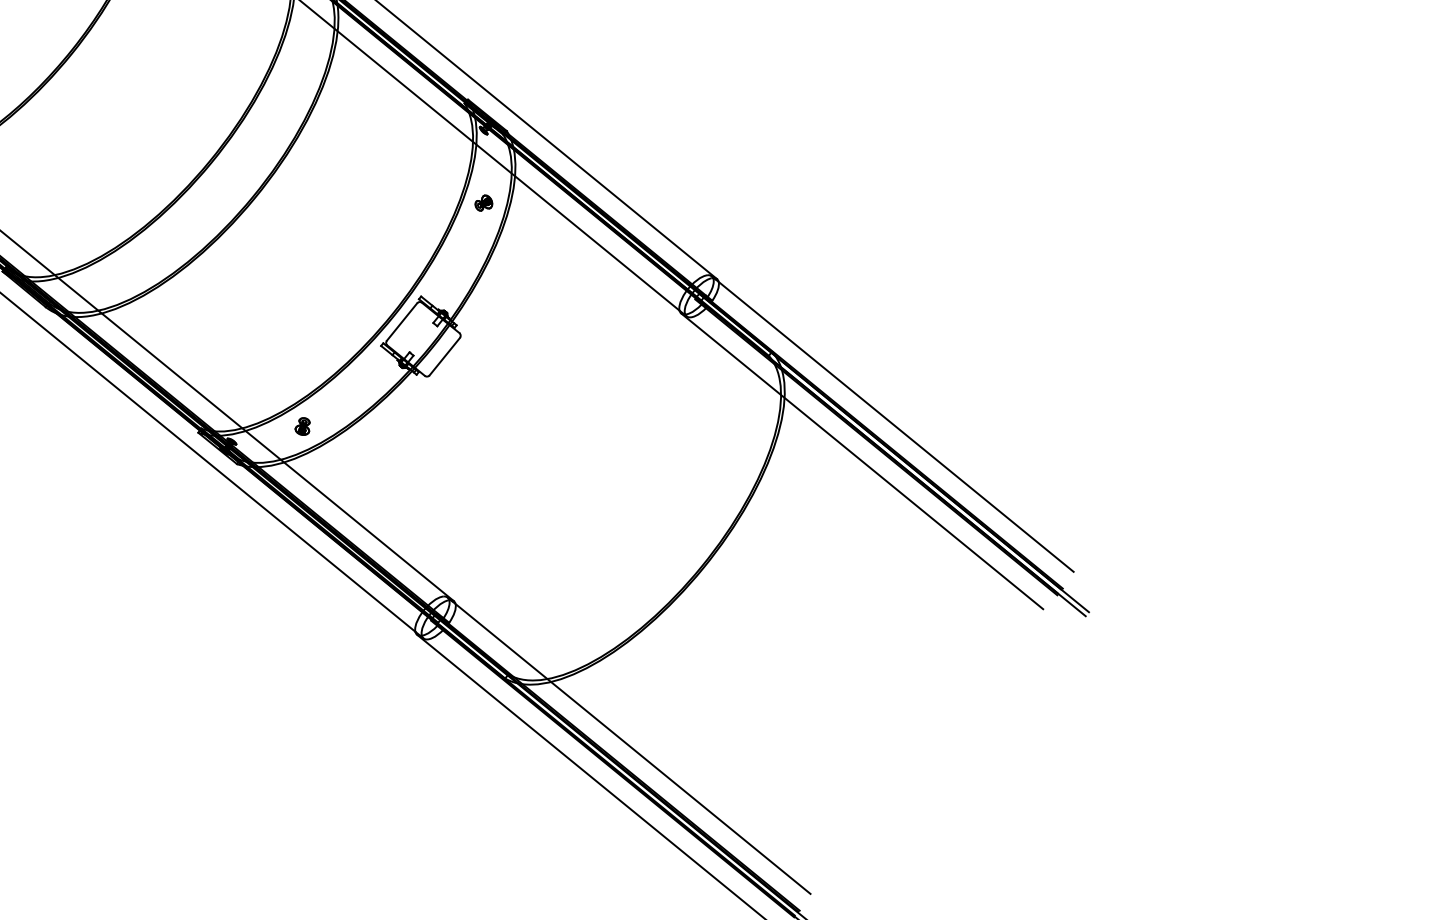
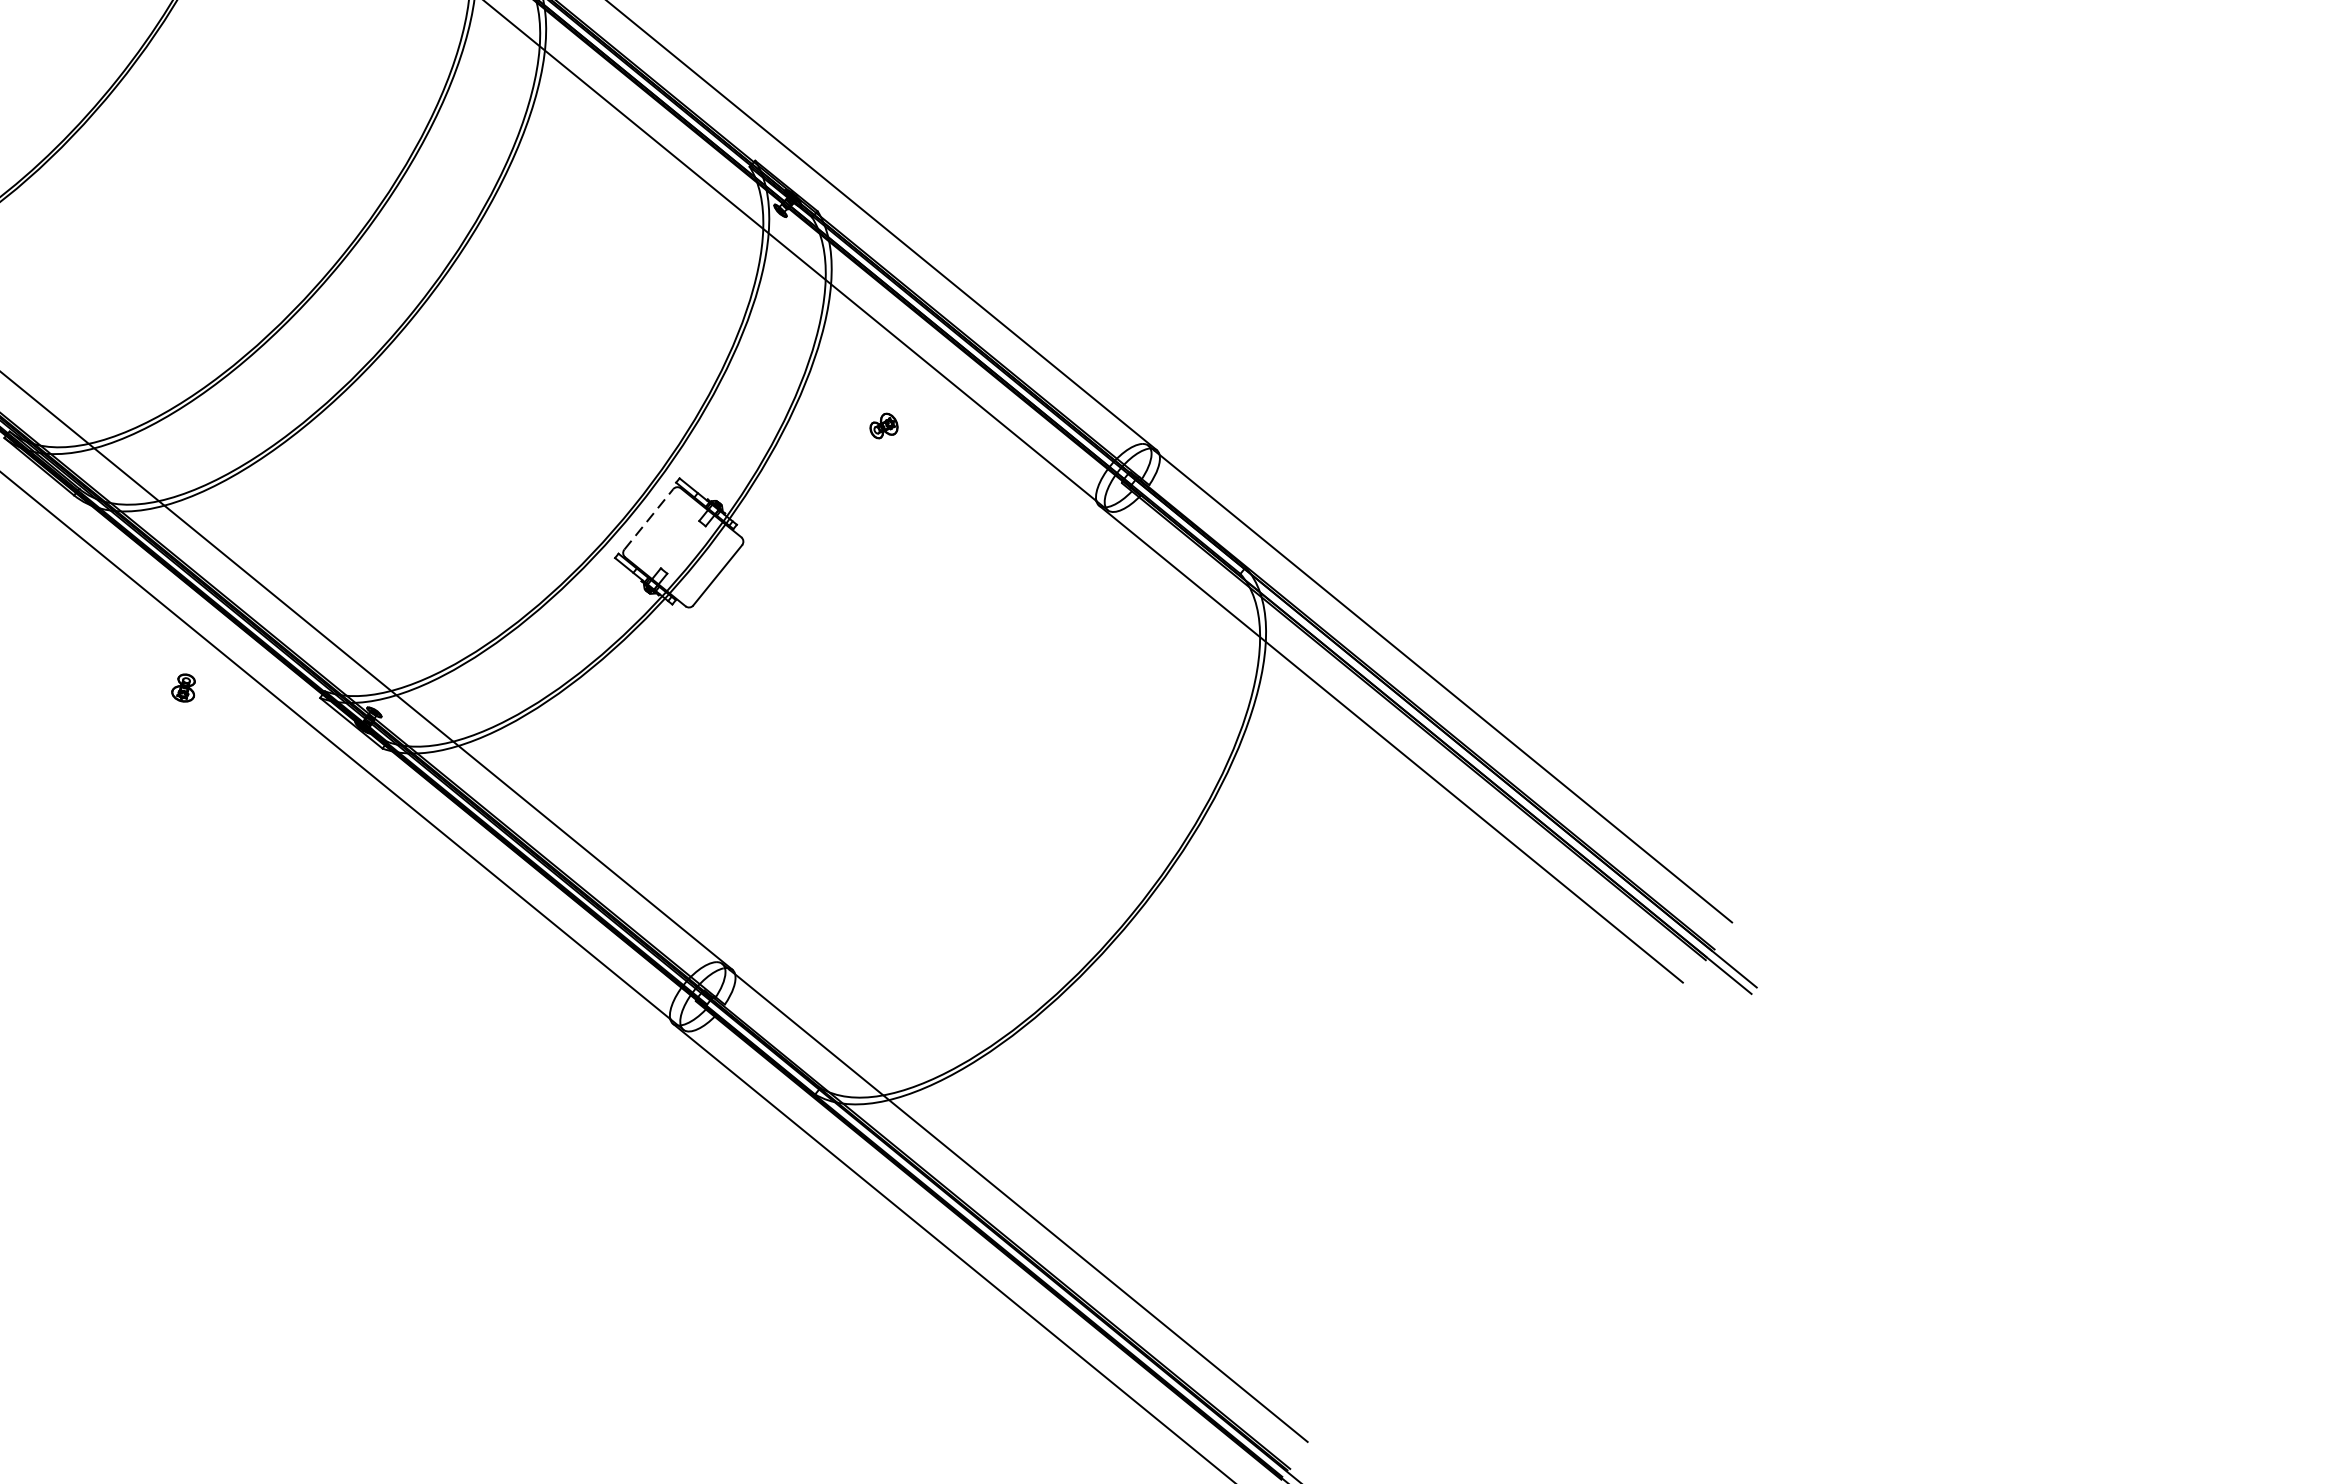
part: (483, 202) -> (883, 425), moved
line: (402, 321) -> (649, 518), solid -> dashed
part: (302, 426) -> (183, 687), moved

